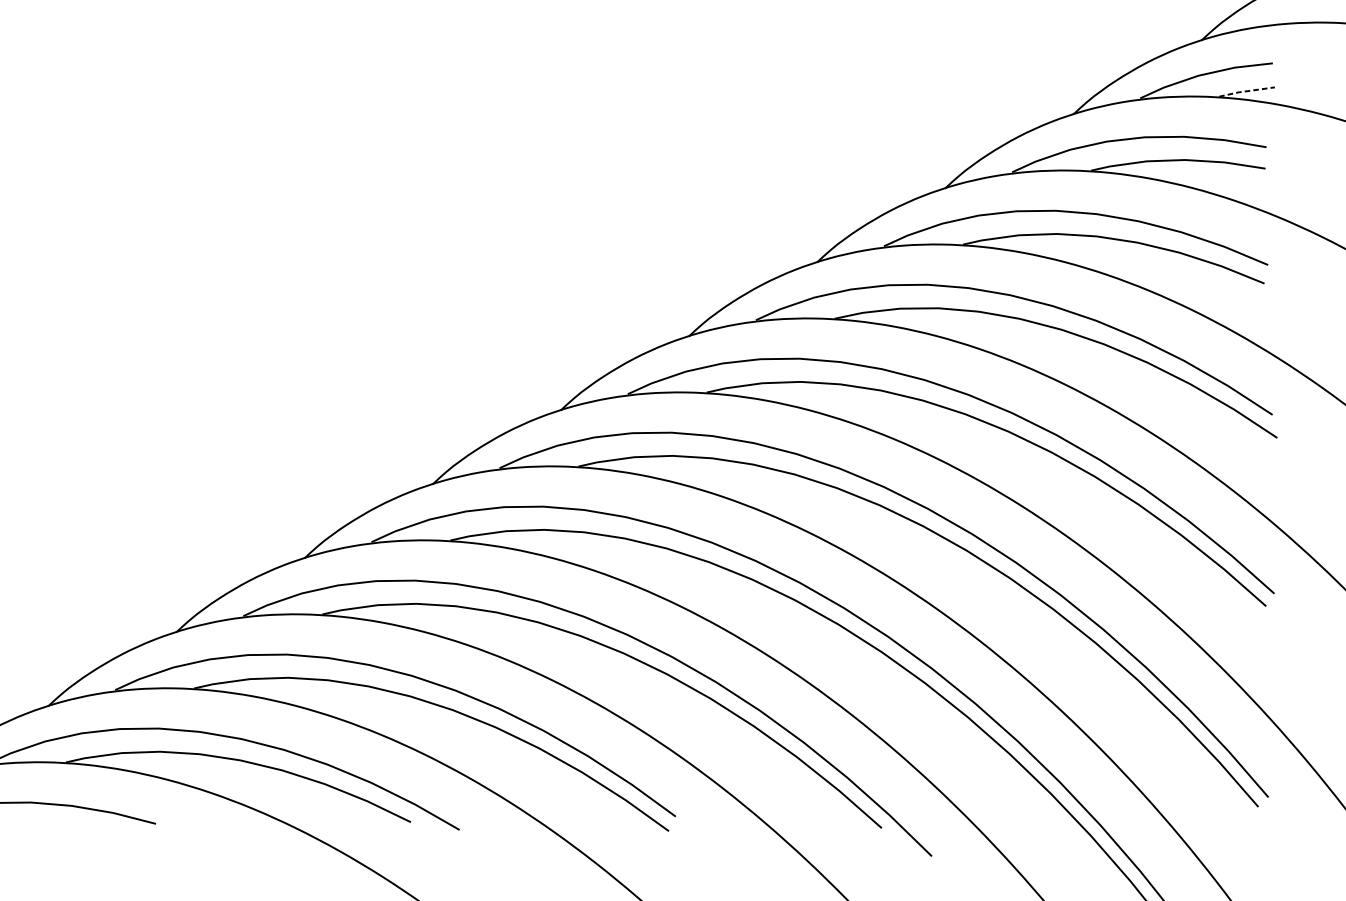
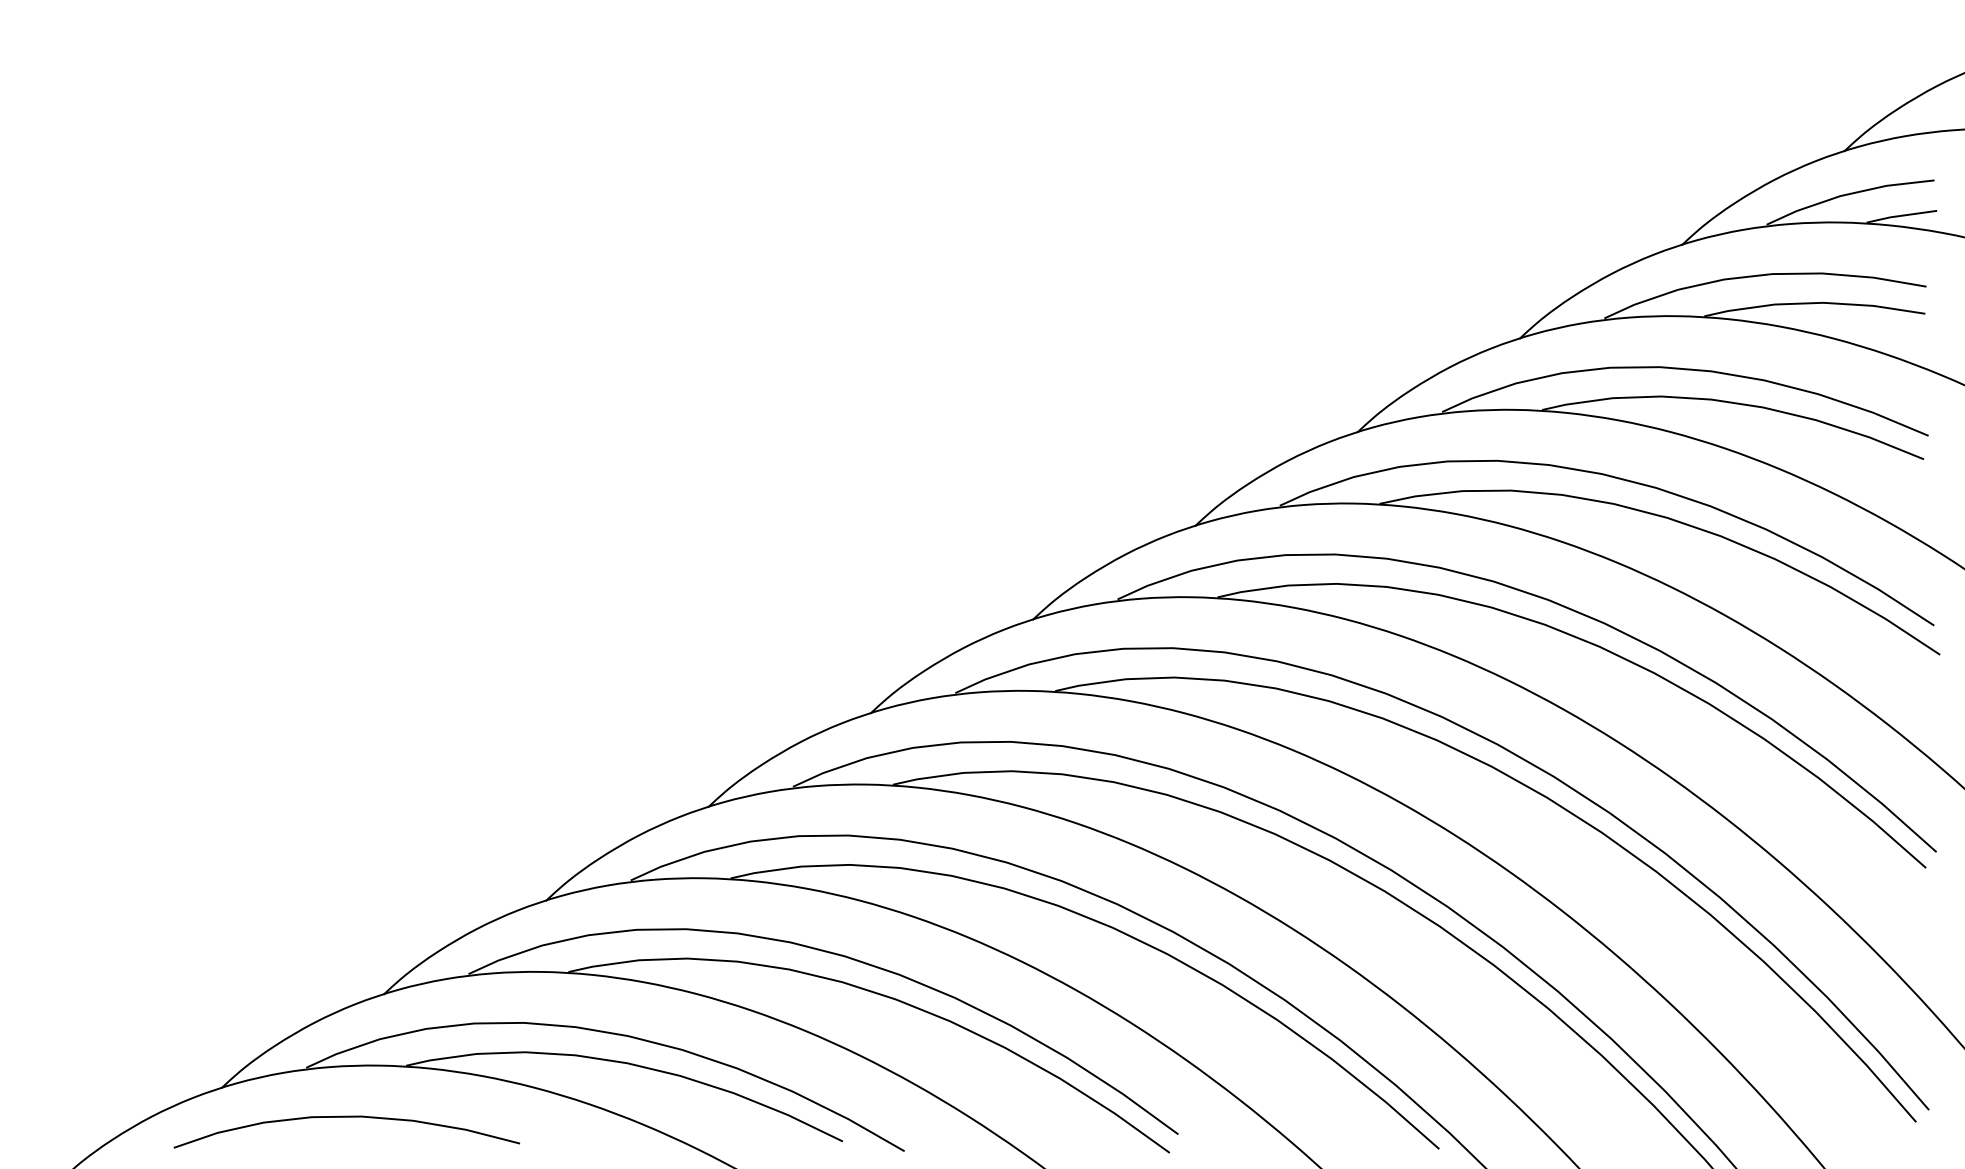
line: (1246, 91) -> (1901, 215), dashed -> solid

